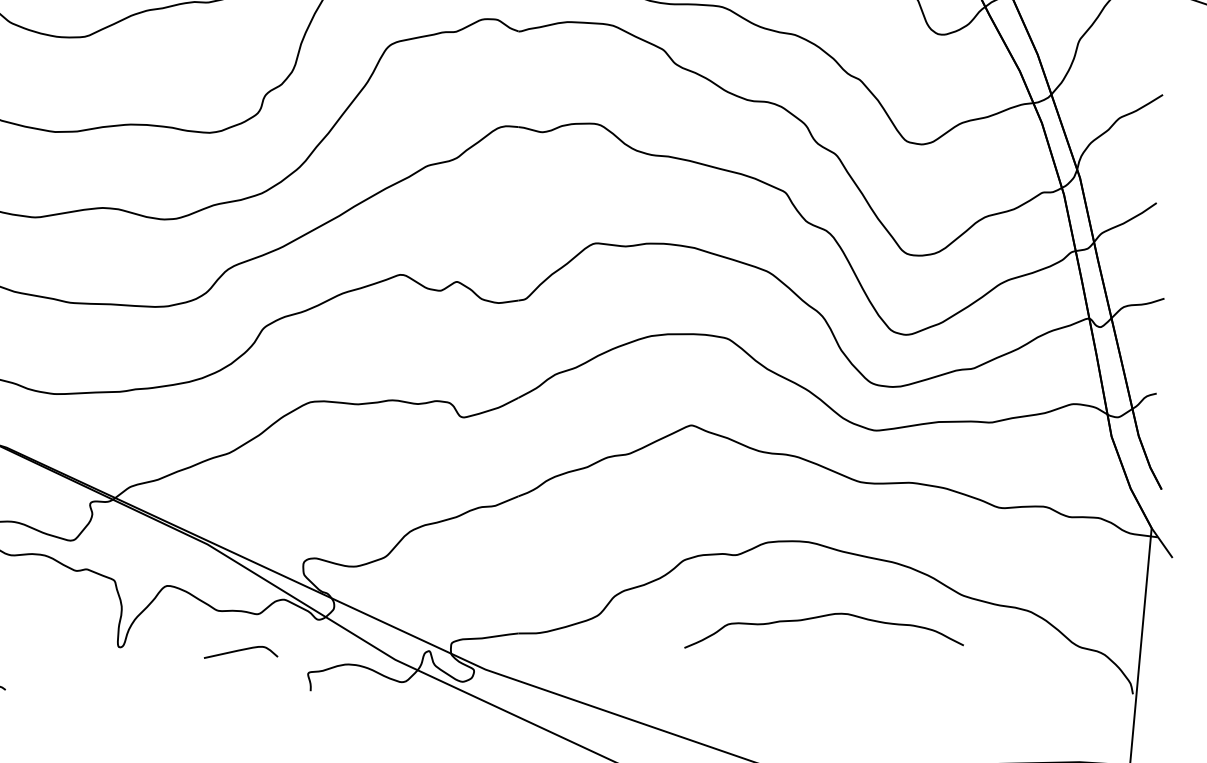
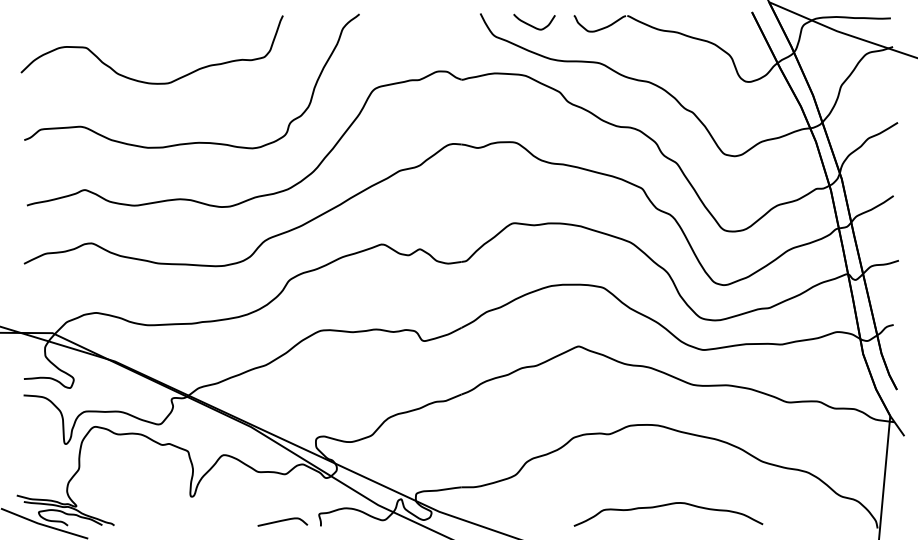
curve: (818, 618) -> (664, 506), moved
curve: (240, 651) -> (282, 521), moved

